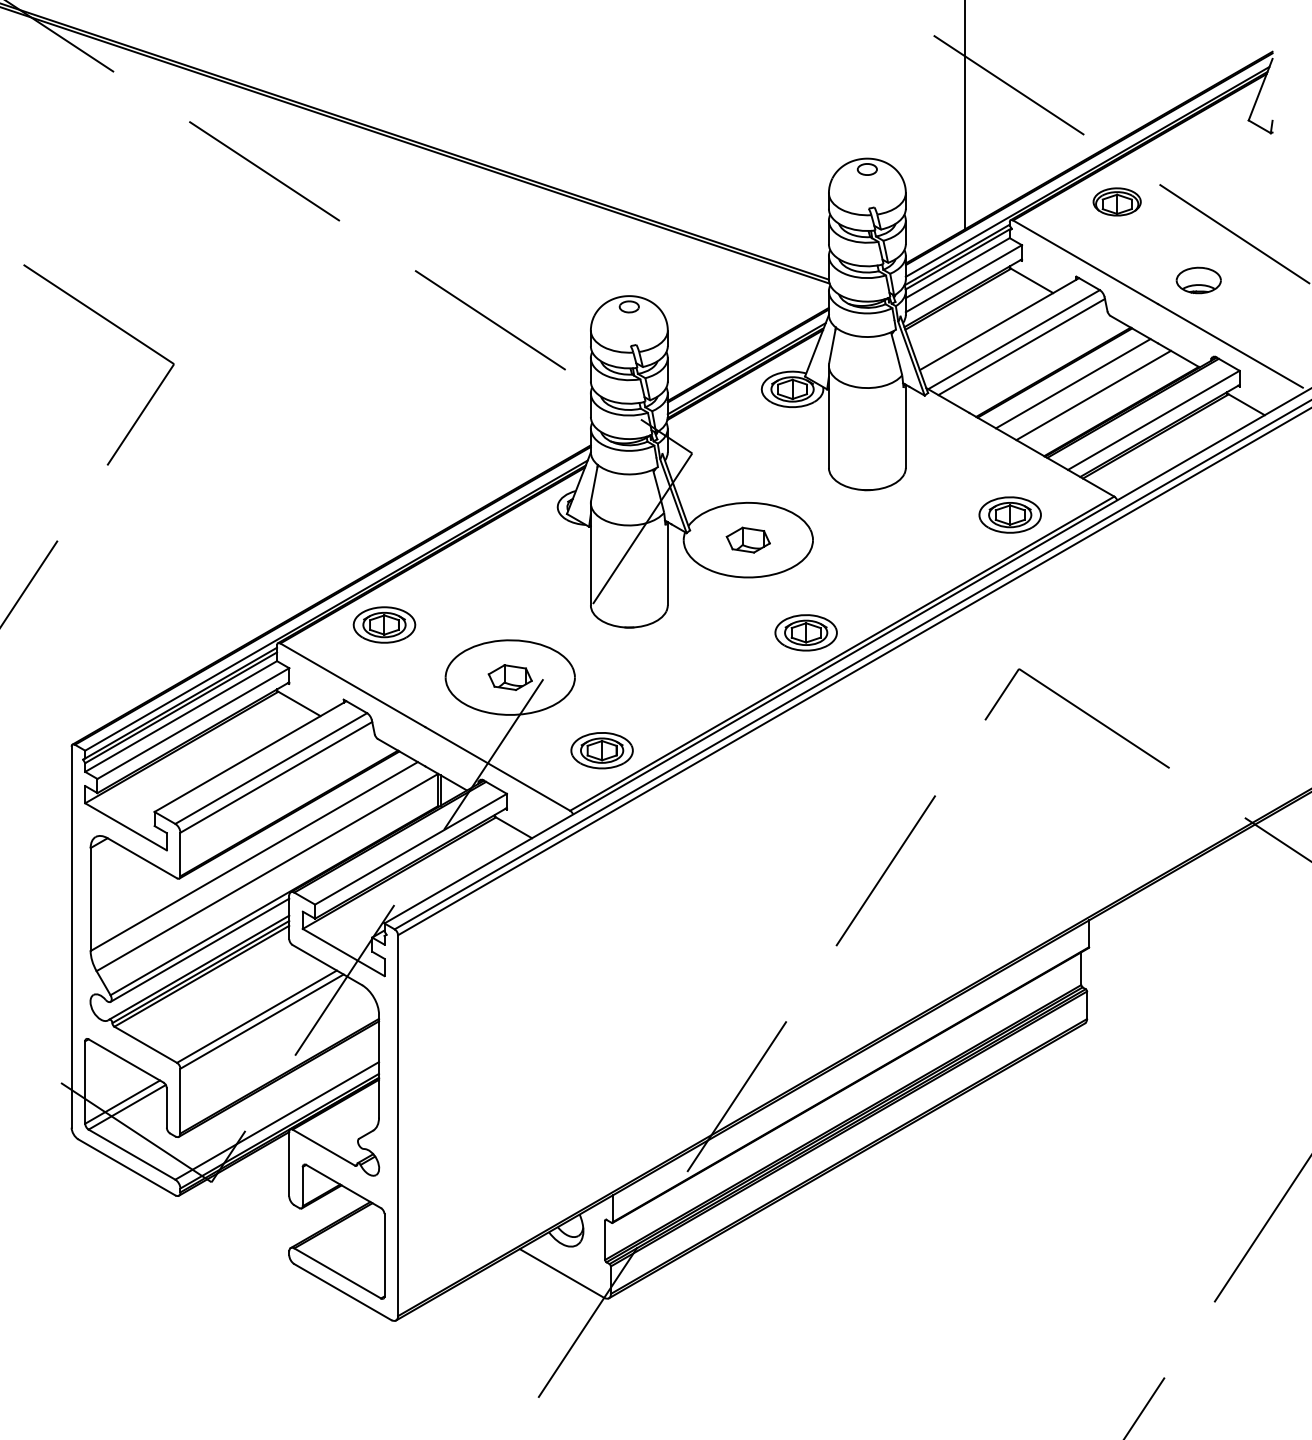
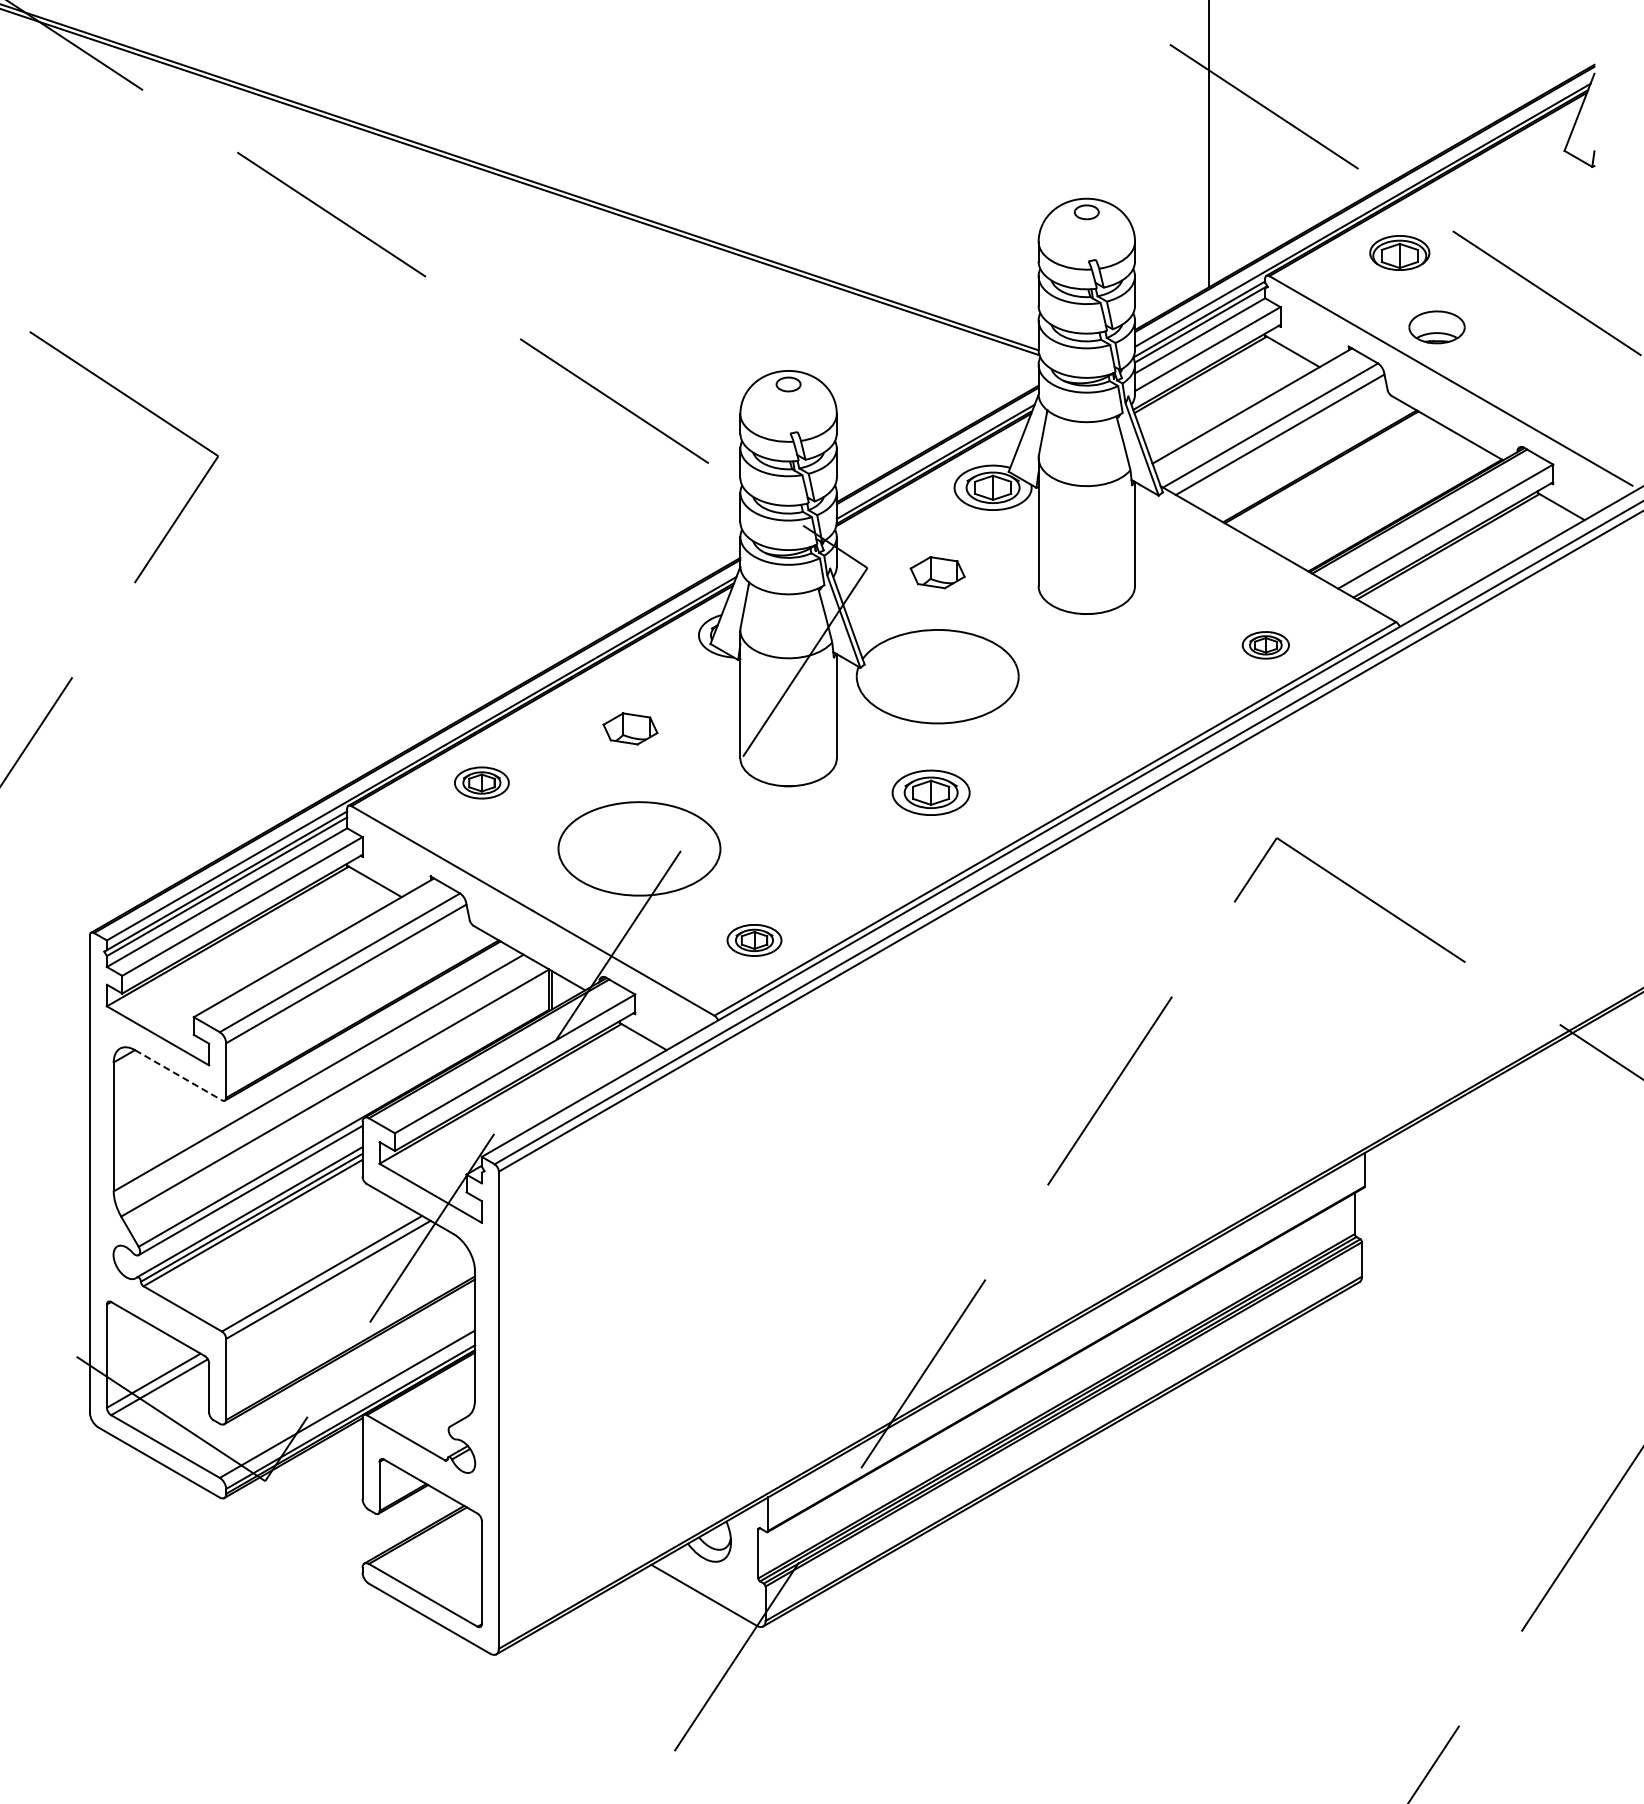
part: (1198, 280) -> (1436, 327), moved
line: (1073, 383) -> (1344, 480), removed
line: (1093, 395) -> (1370, 495), removed
part: (1010, 515) -> (1265, 645), size x0.6
part: (748, 540) -> (937, 572), moved
part: (384, 624) -> (481, 782), size x0.7
part: (805, 632) -> (930, 792), moved
part: (510, 677) -> (630, 728), moved
part: (602, 750) -> (754, 940), size x0.7
line: (142, 858) -> (178, 1075), solid -> dashed

